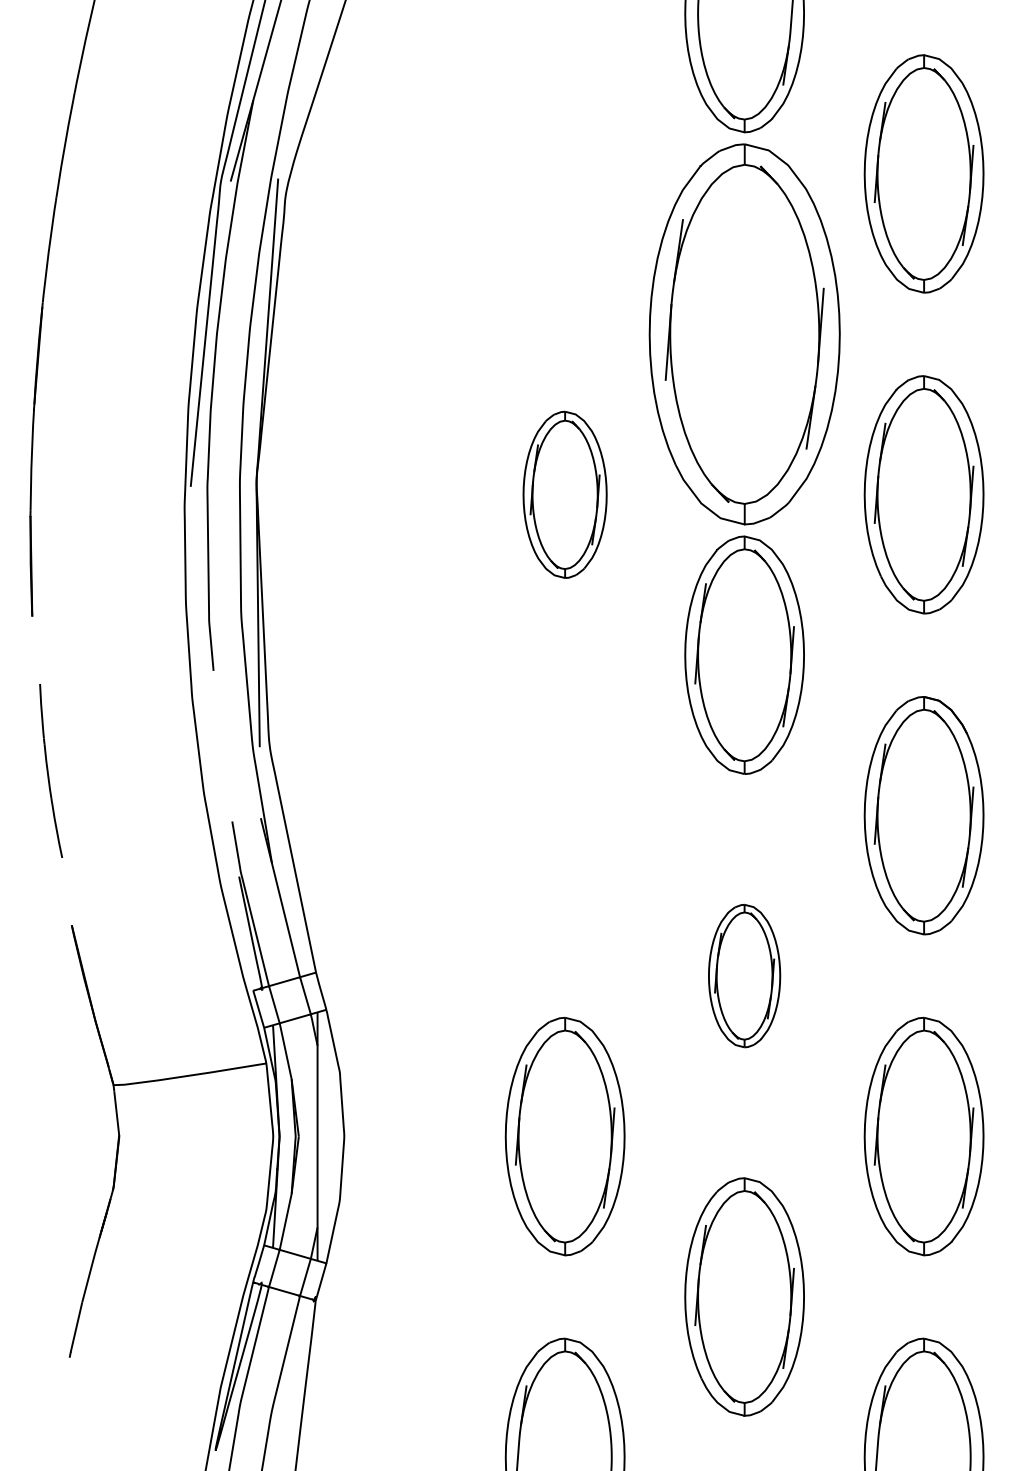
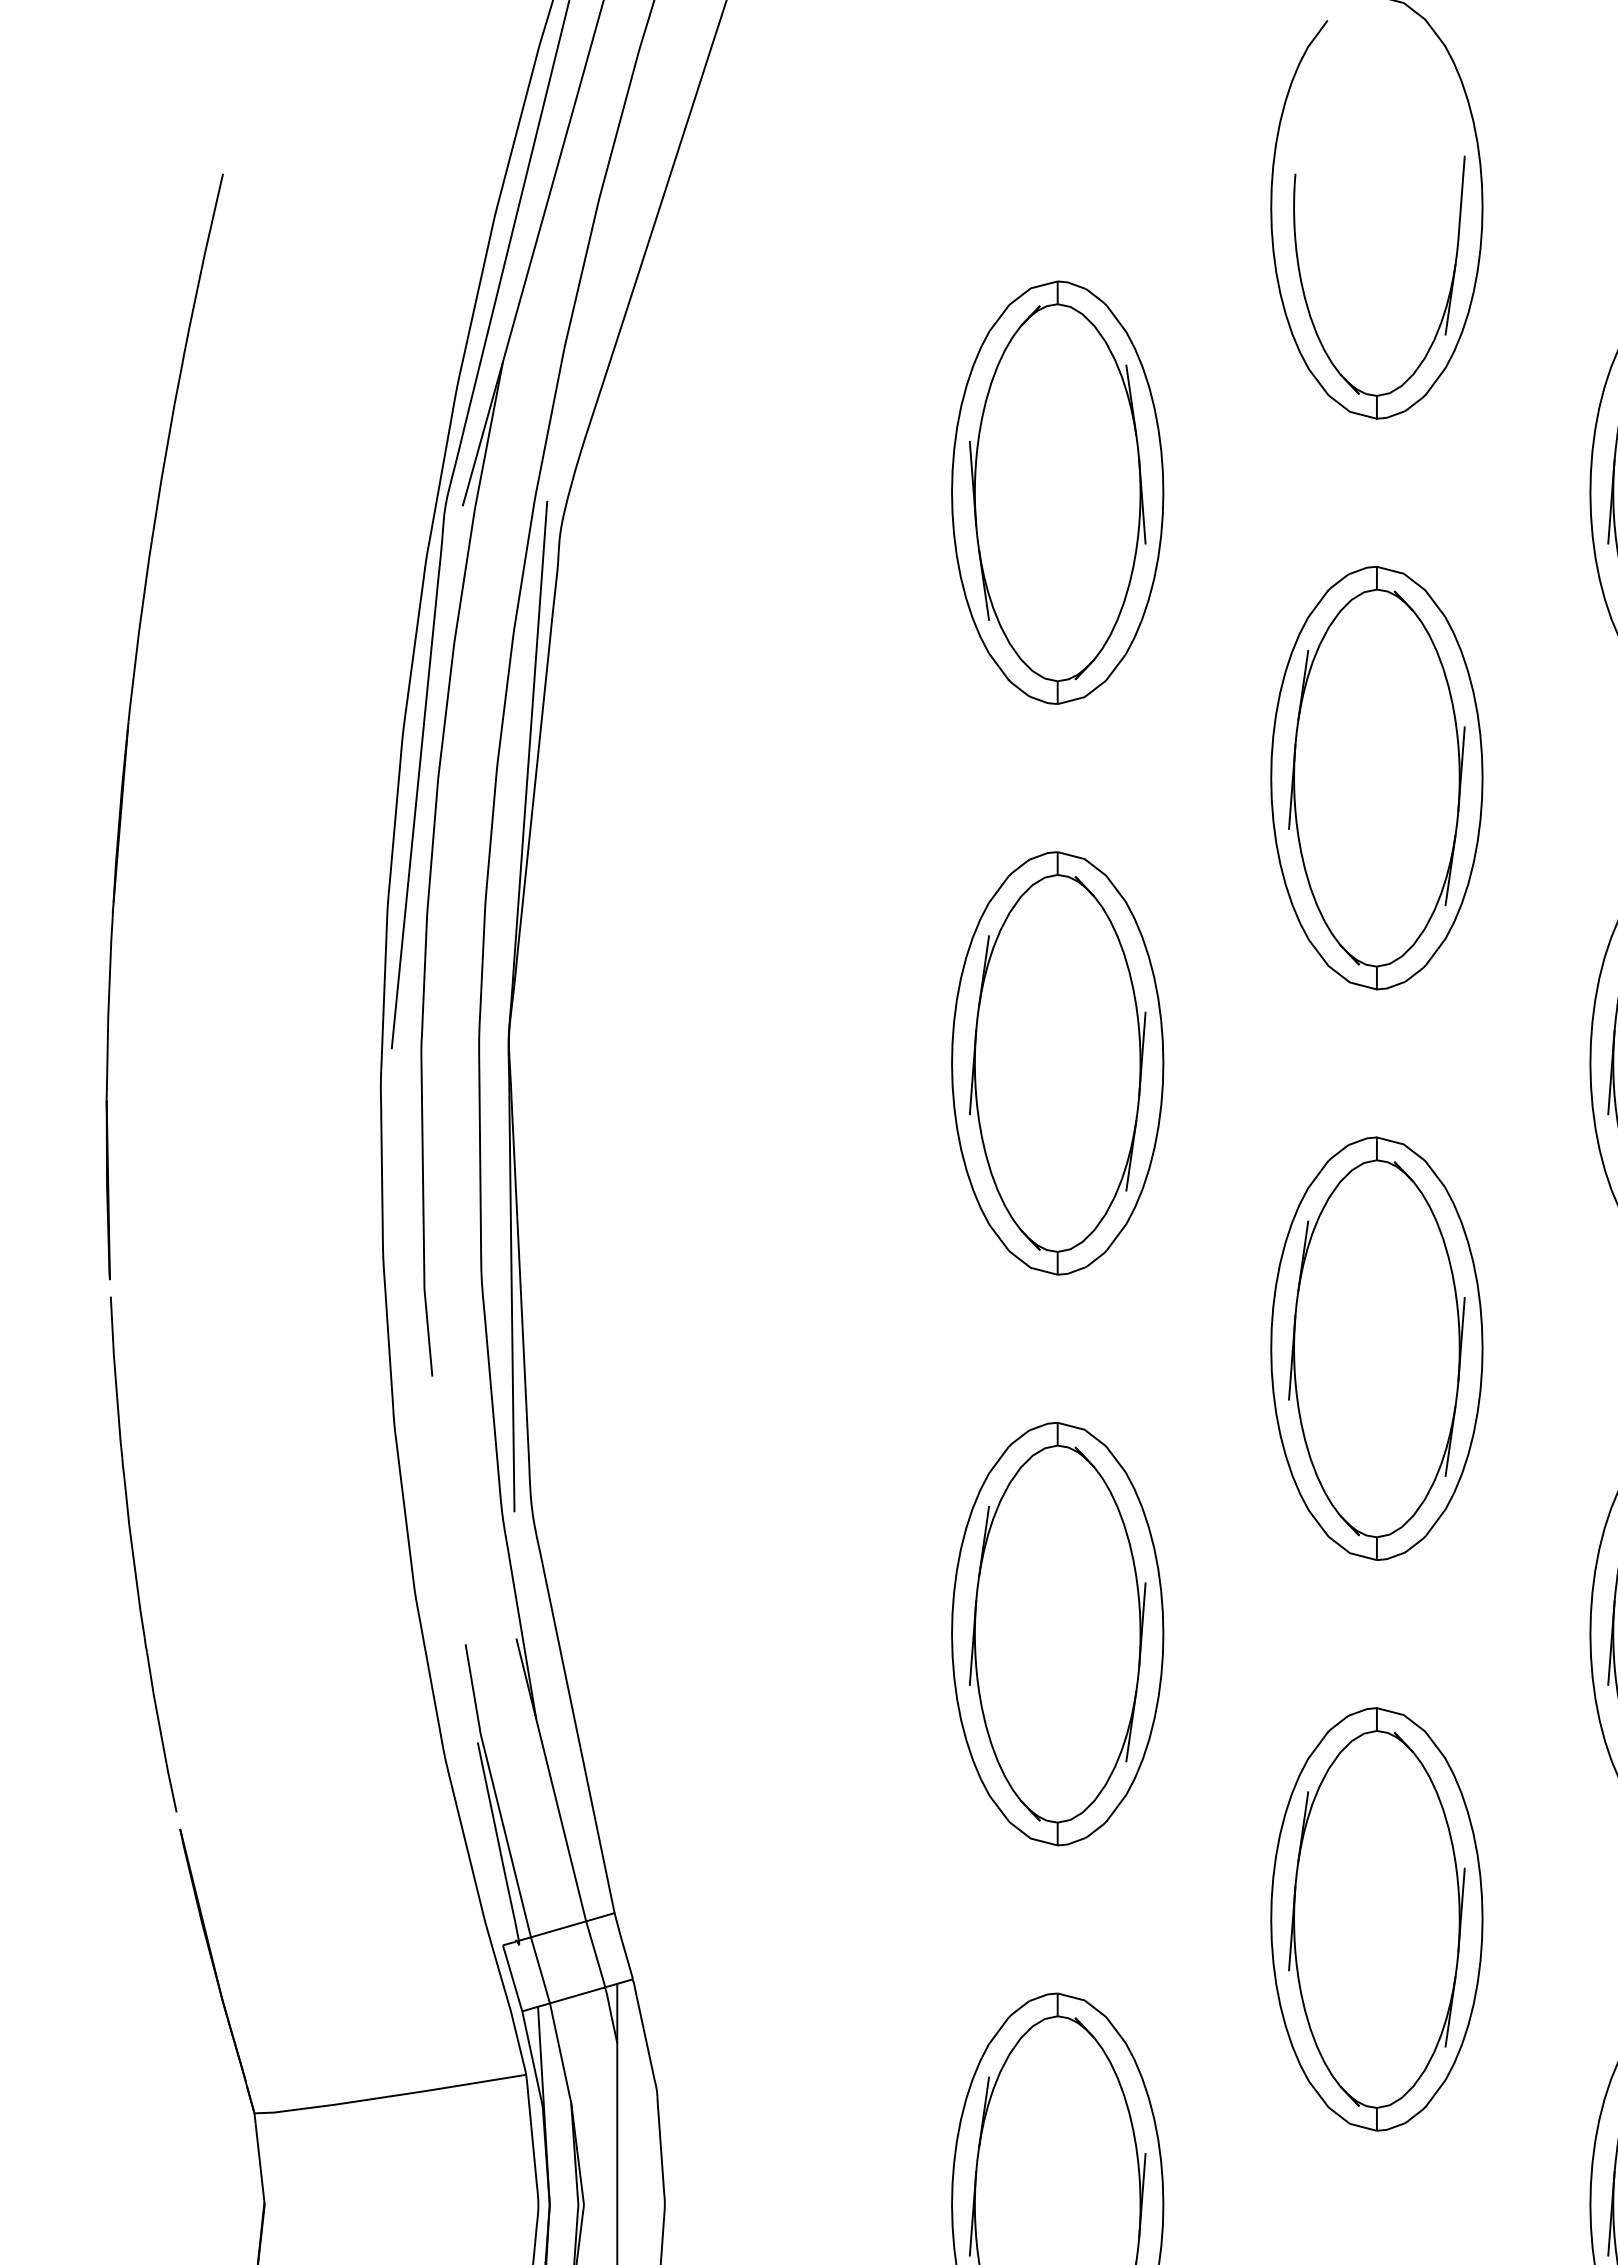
part: (564, 173) -> (1056, 491), added
part: (744, 334) -> (1376, 778), size x0.62
part: (564, 494) -> (1056, 1062), size x1.43
part: (50, 770) -> (142, 1553), size x1.67
part: (564, 815) -> (1056, 1633), added
part: (744, 975) -> (1376, 1918), size x1.67

